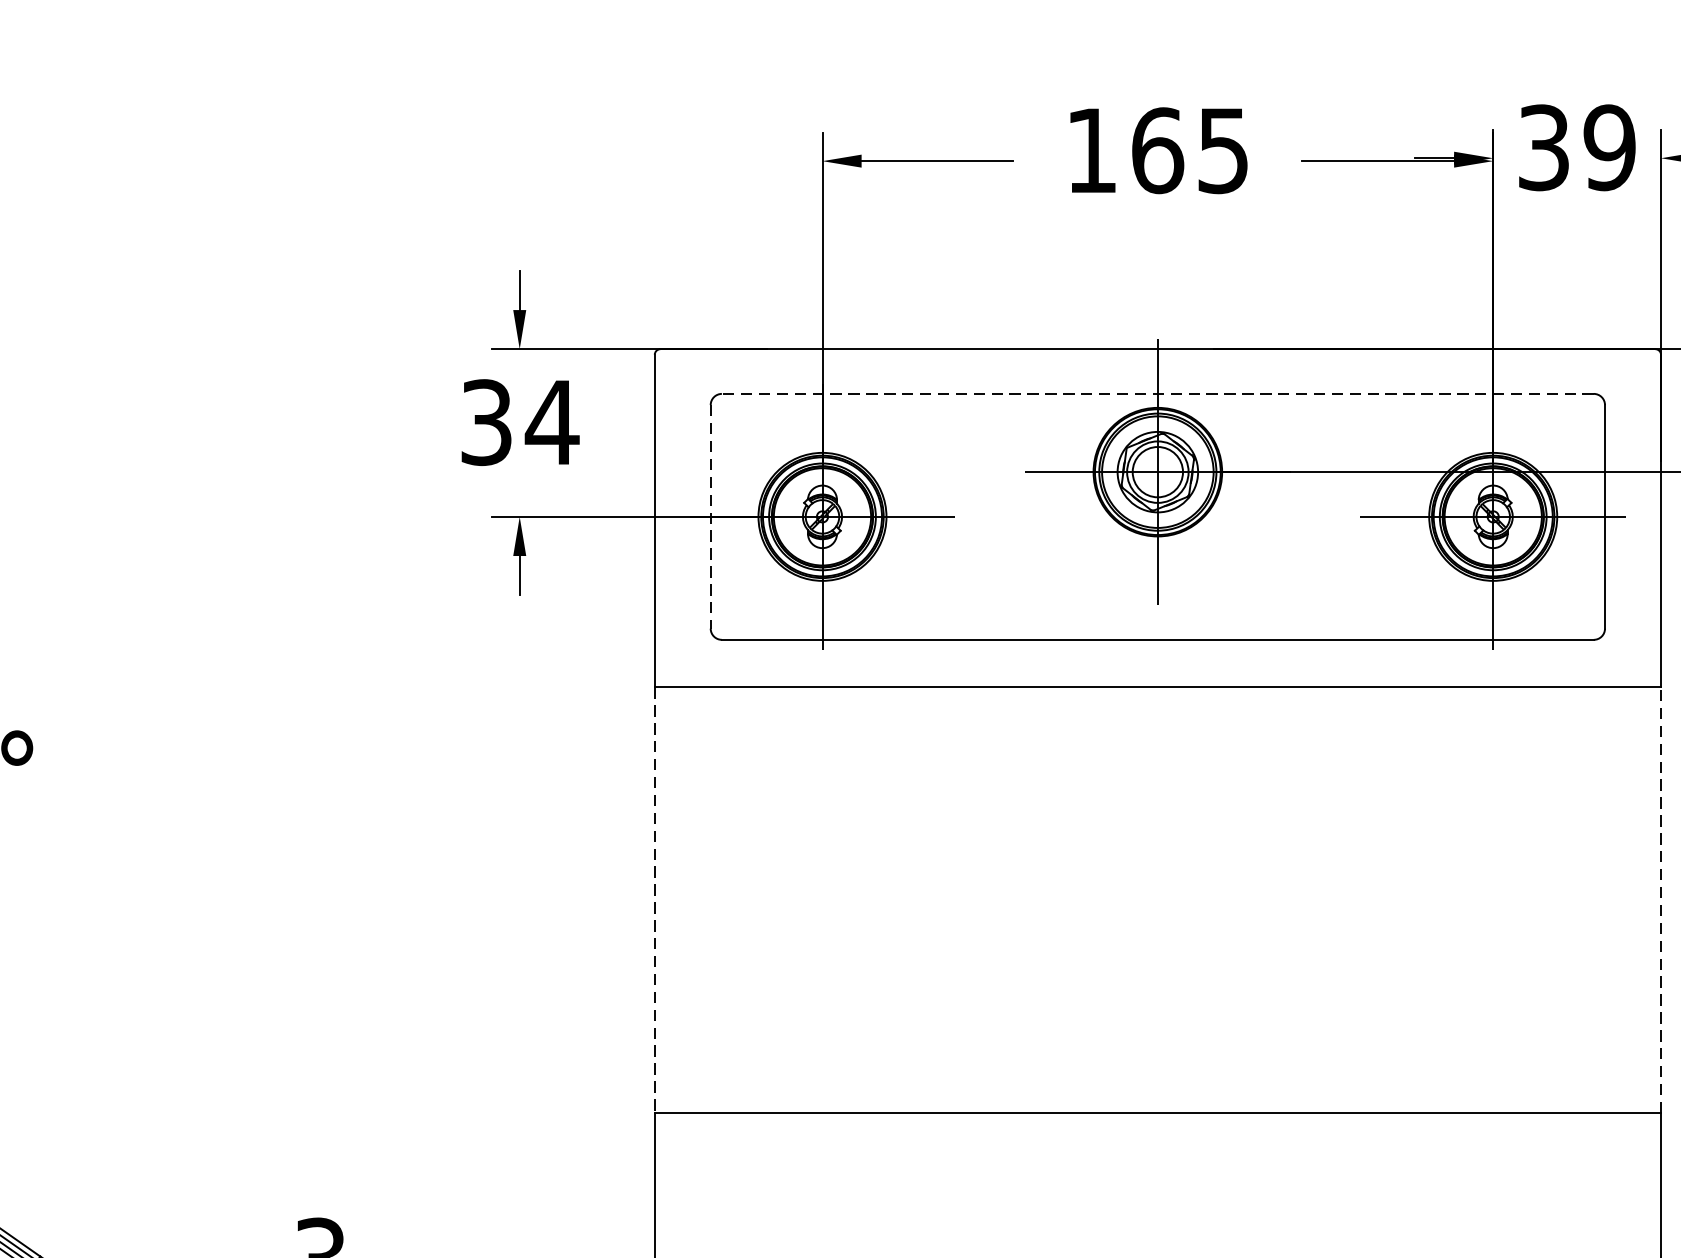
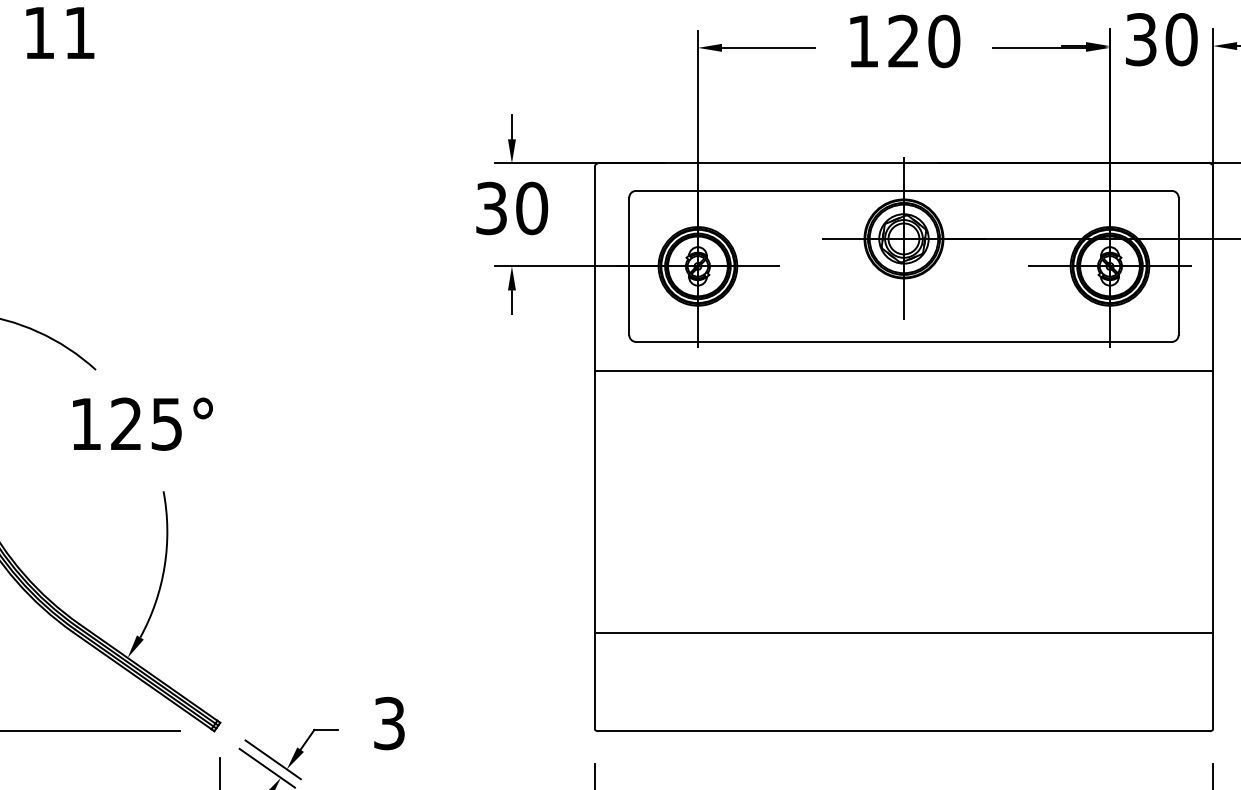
text: (1609, 147) -> (1181, 39), 39 -> 30
text: (1191, 150) -> (924, 41), 165 -> 120
line: (1157, 393) -> (903, 190), dashed -> solid
text: (551, 422) -> (531, 208), 34 -> 30
line: (711, 517) -> (629, 266), dashed -> solid
line: (654, 899) -> (594, 501), dashed -> solid
line: (1661, 899) -> (1213, 501), dashed -> solid

